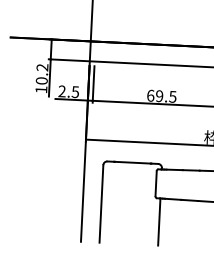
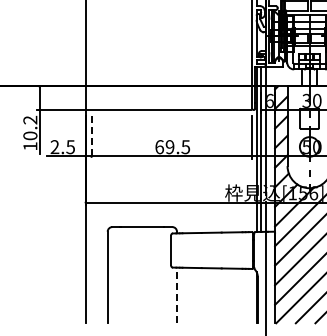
line: (93, 84) -> (91, 137), solid -> dashed
line: (158, 222) -> (176, 295), solid -> dashed

